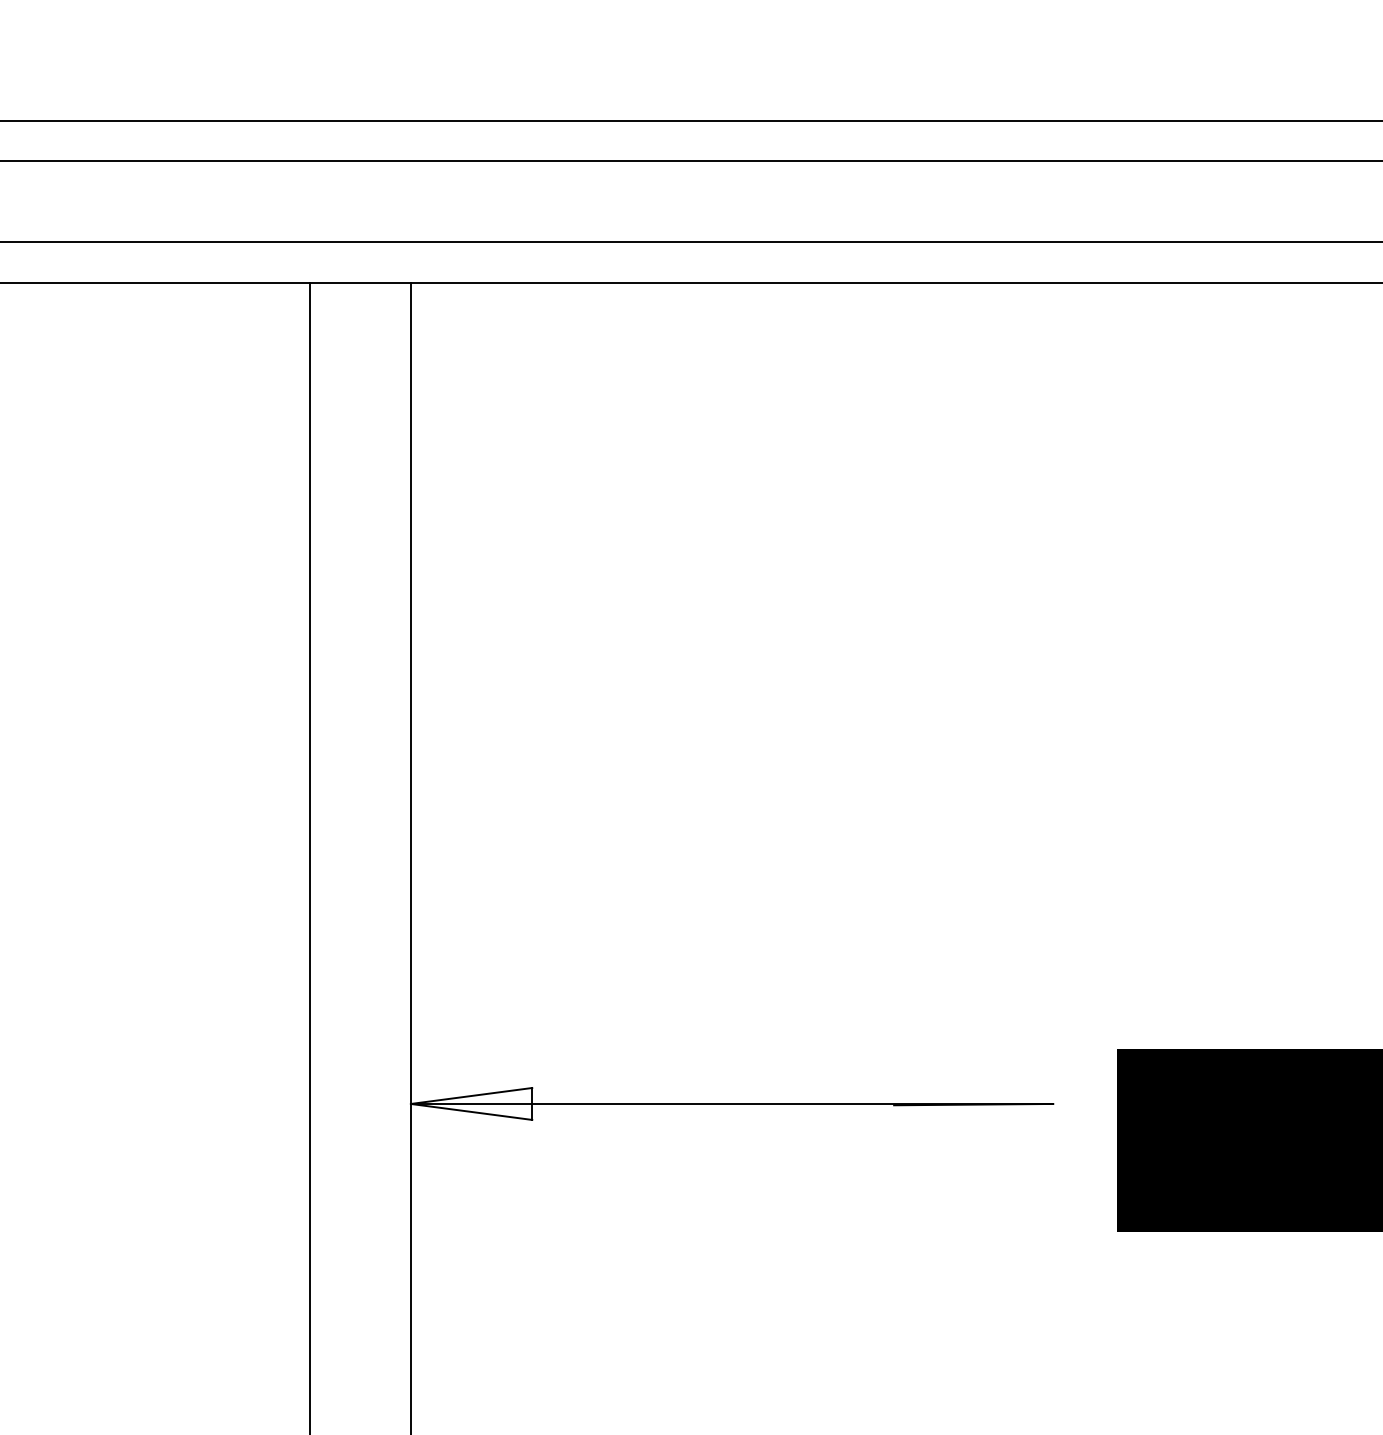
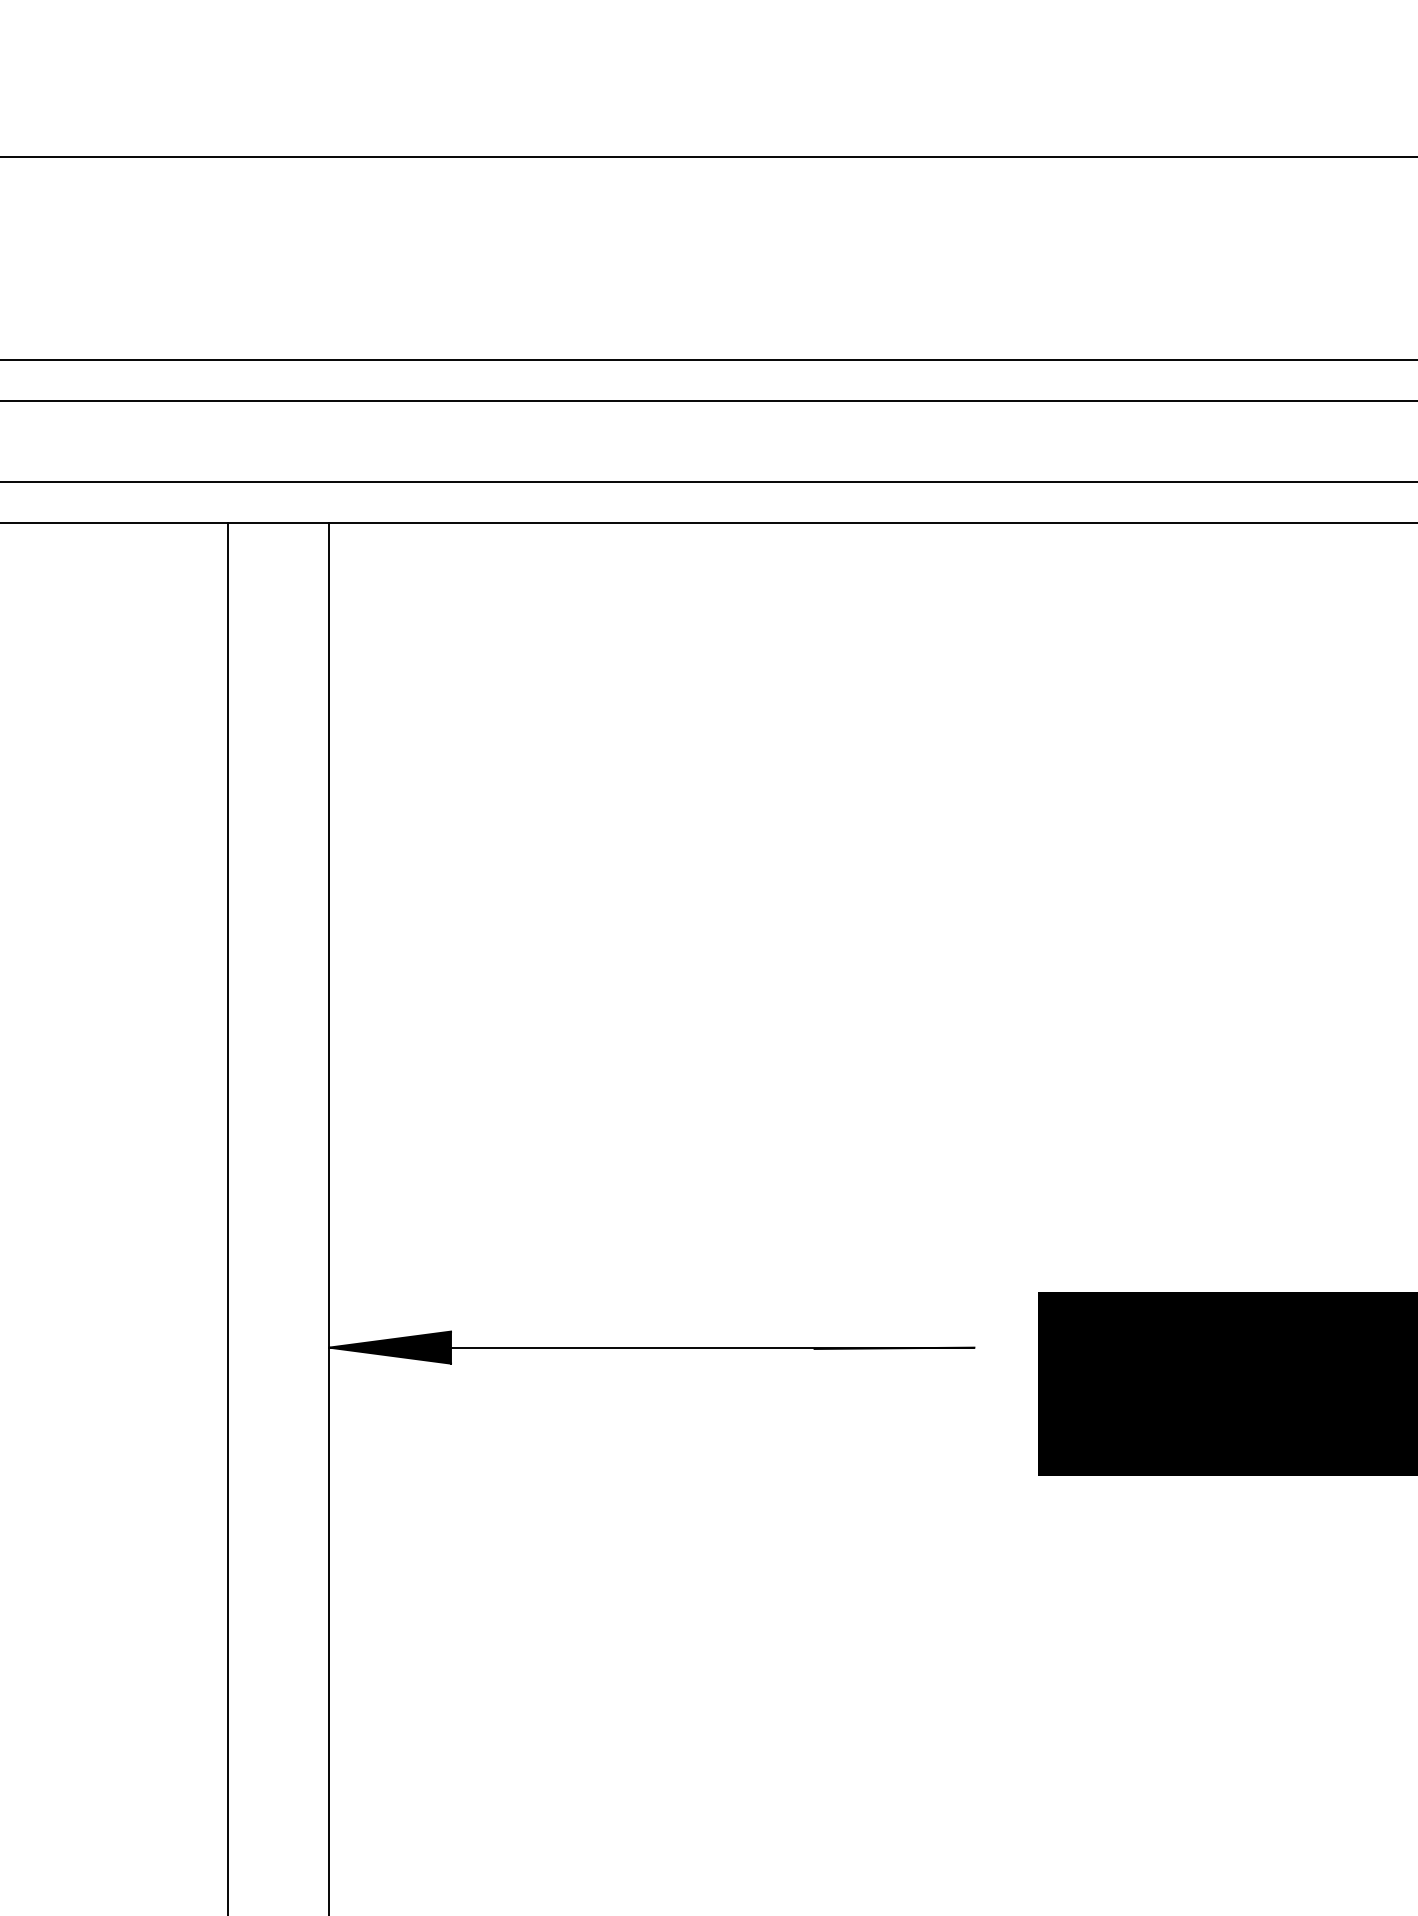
fill: (471, 1103) -> (390, 1347), added

